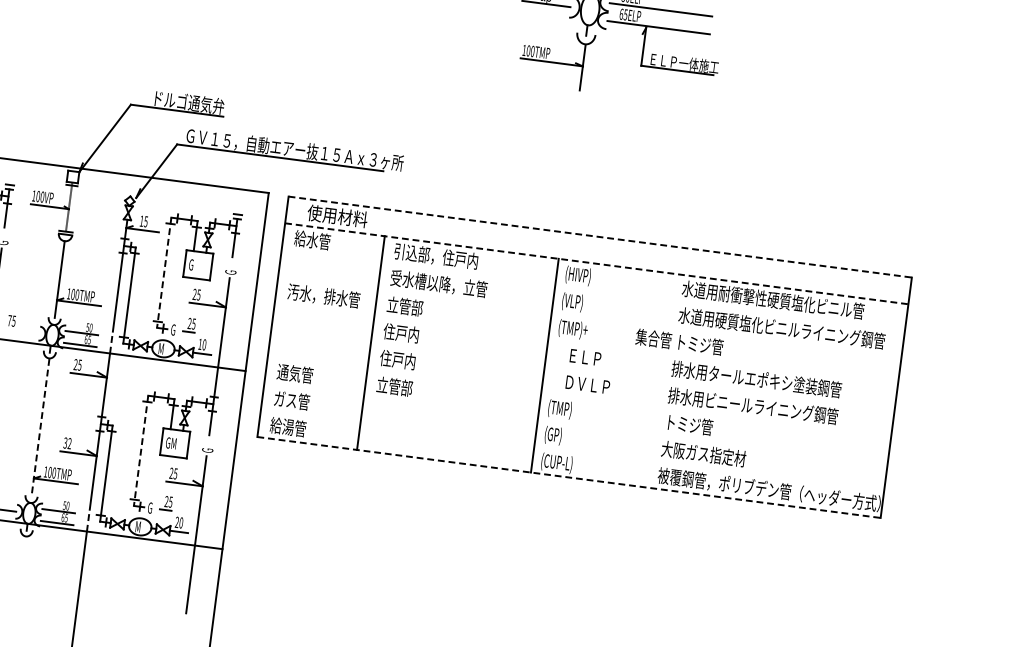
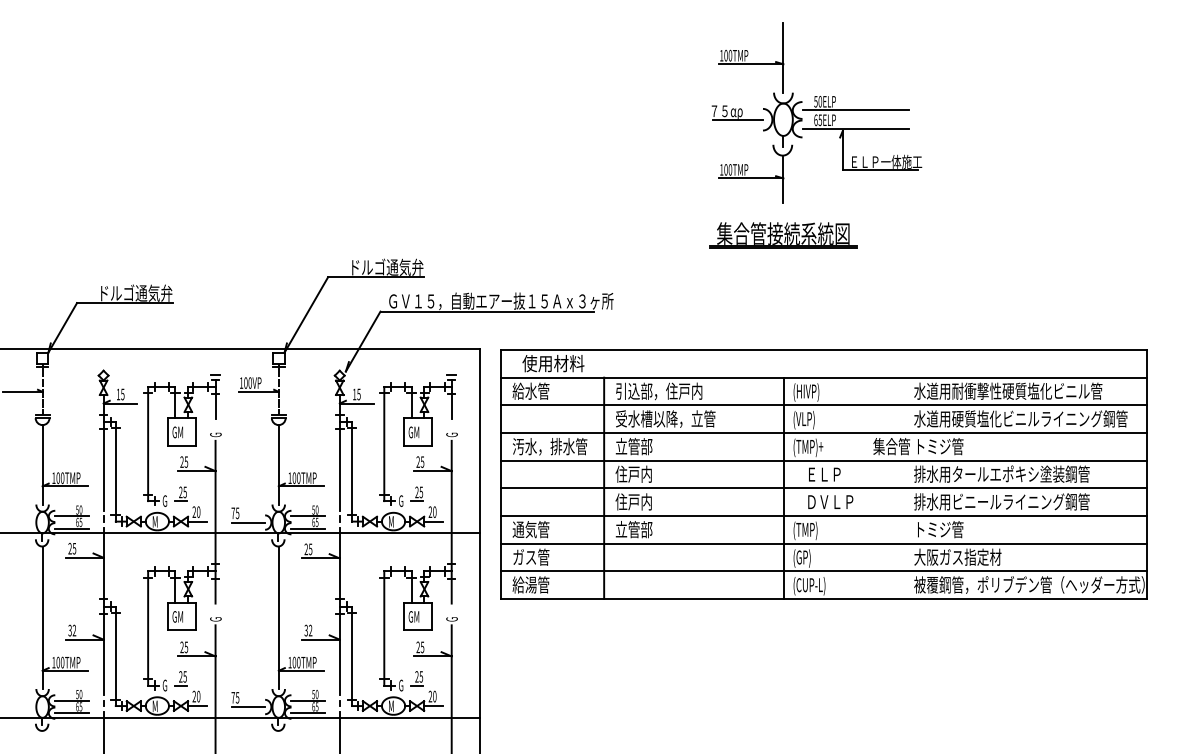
part: (575, 121) -> (783, 235), added
line: (599, 237) -> (823, 350), dashed -> solid
line: (596, 263) -> (823, 377), dashed -> solid
text: (196, 265) -> (416, 432), G -> GM
line: (164, 273) -> (384, 444), dashed -> solid
line: (593, 290) -> (823, 405), added
line: (589, 317) -> (823, 433), added
line: (23, 331) -> (248, 522), added
text: (200, 343) -> (430, 511), 10 -> 20
line: (586, 343) -> (823, 460), added
line: (582, 370) -> (823, 488), added
line: (579, 397) -> (823, 516), added
line: (575, 423) -> (823, 543), added
line: (40, 427) -> (278, 618), dashed -> solid
line: (572, 450) -> (823, 571), added
line: (141, 451) -> (384, 629), dashed -> solid
line: (568, 477) -> (823, 599), dashed -> solid

